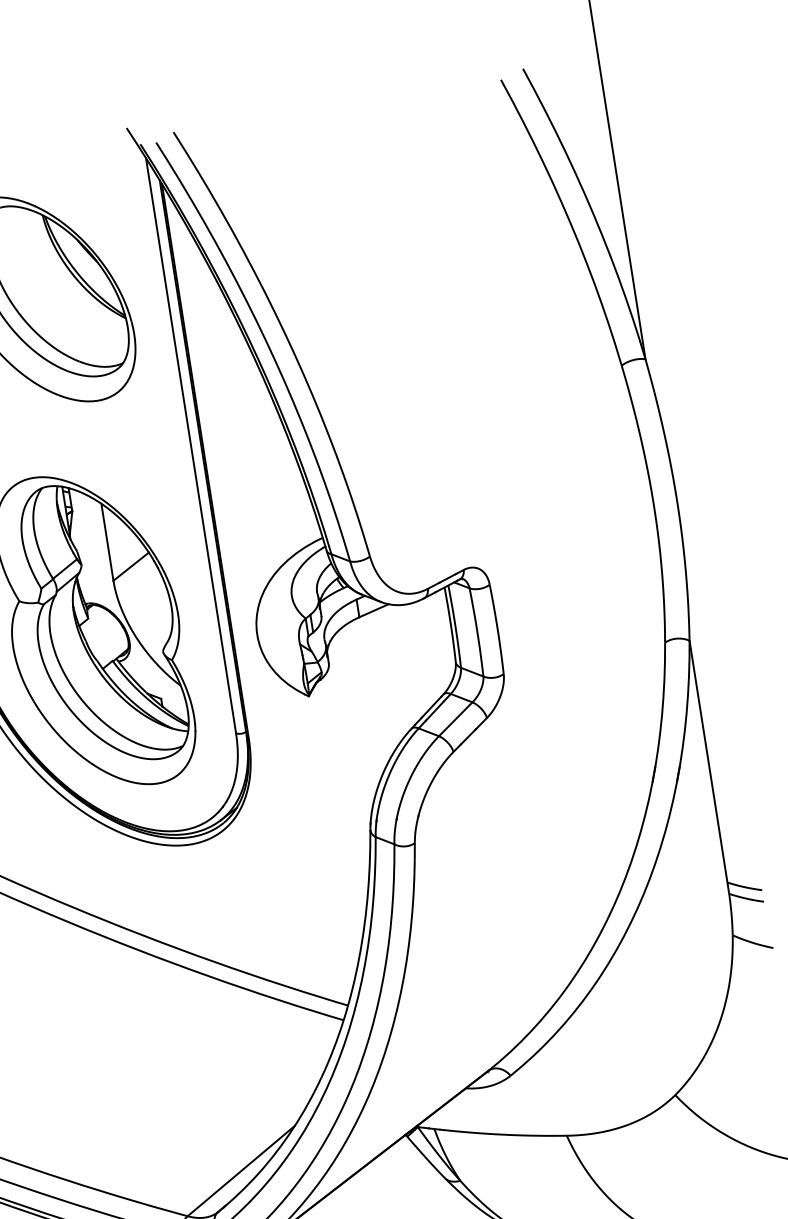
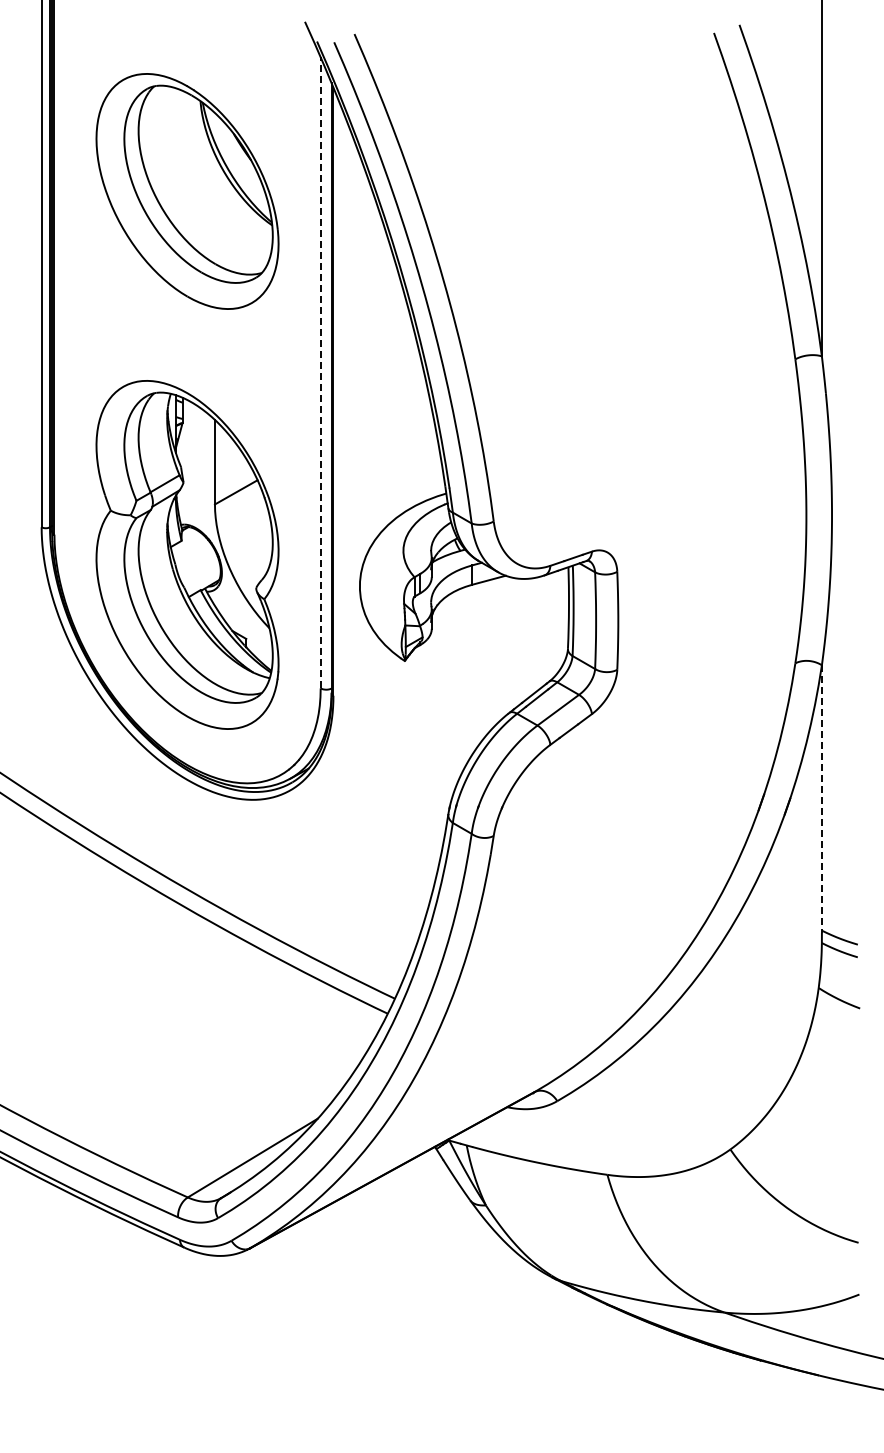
line: (190, 445) -> (320, 372), solid -> dashed
line: (708, 763) -> (821, 799), solid -> dashed

